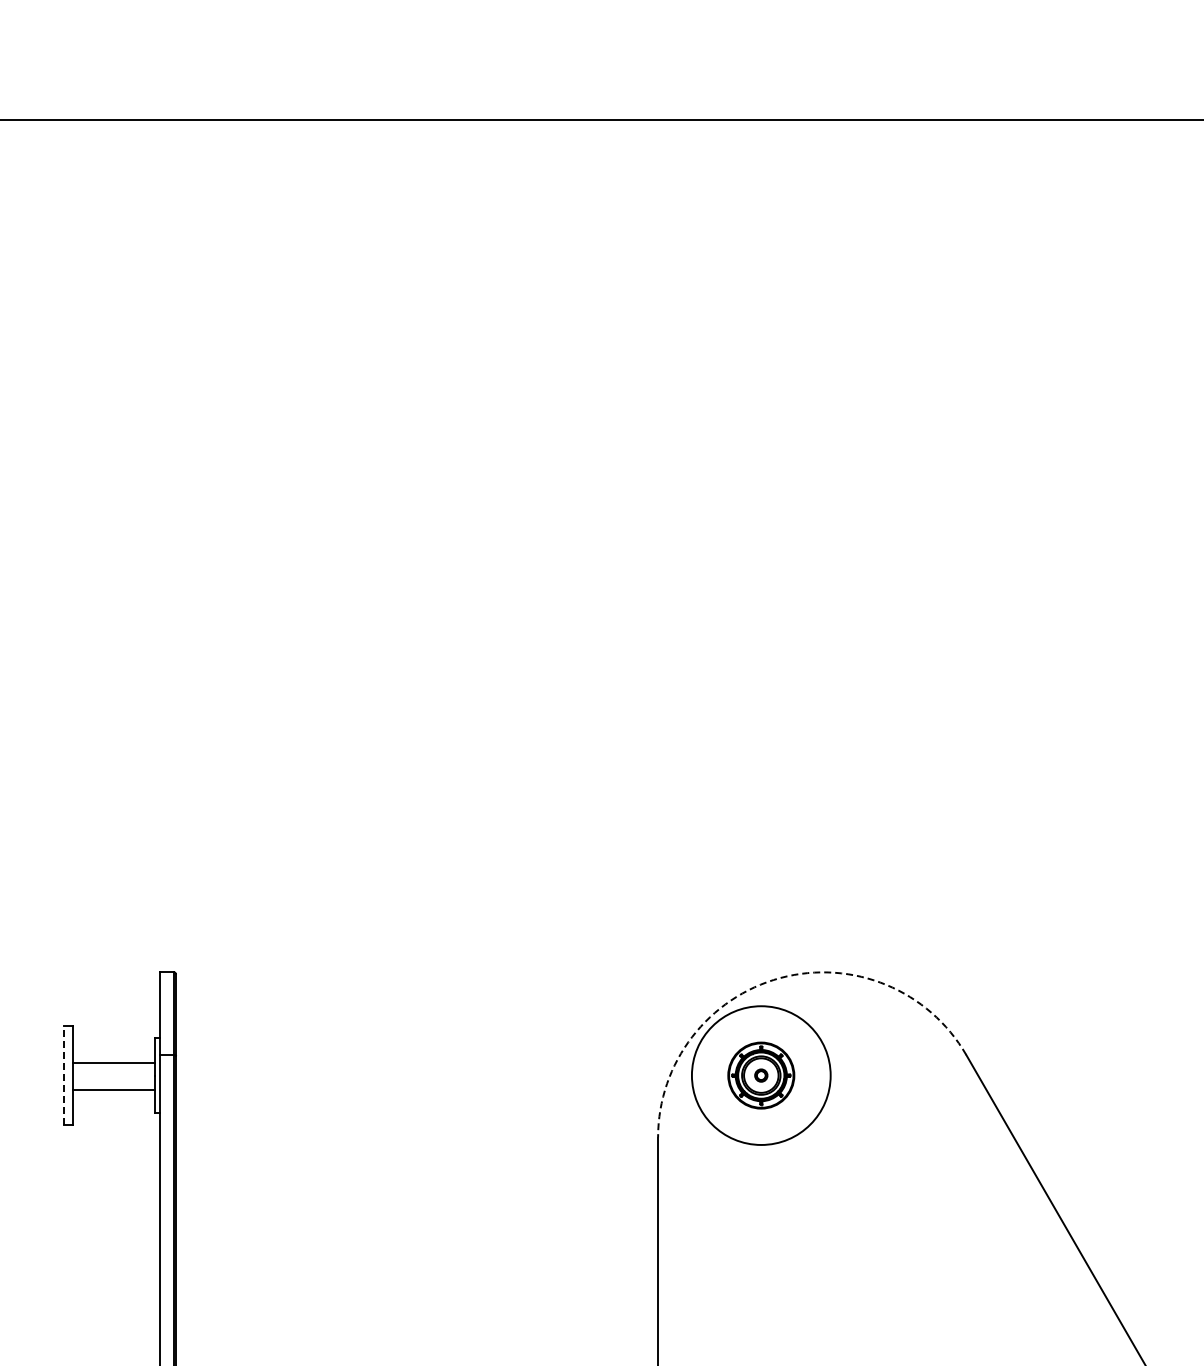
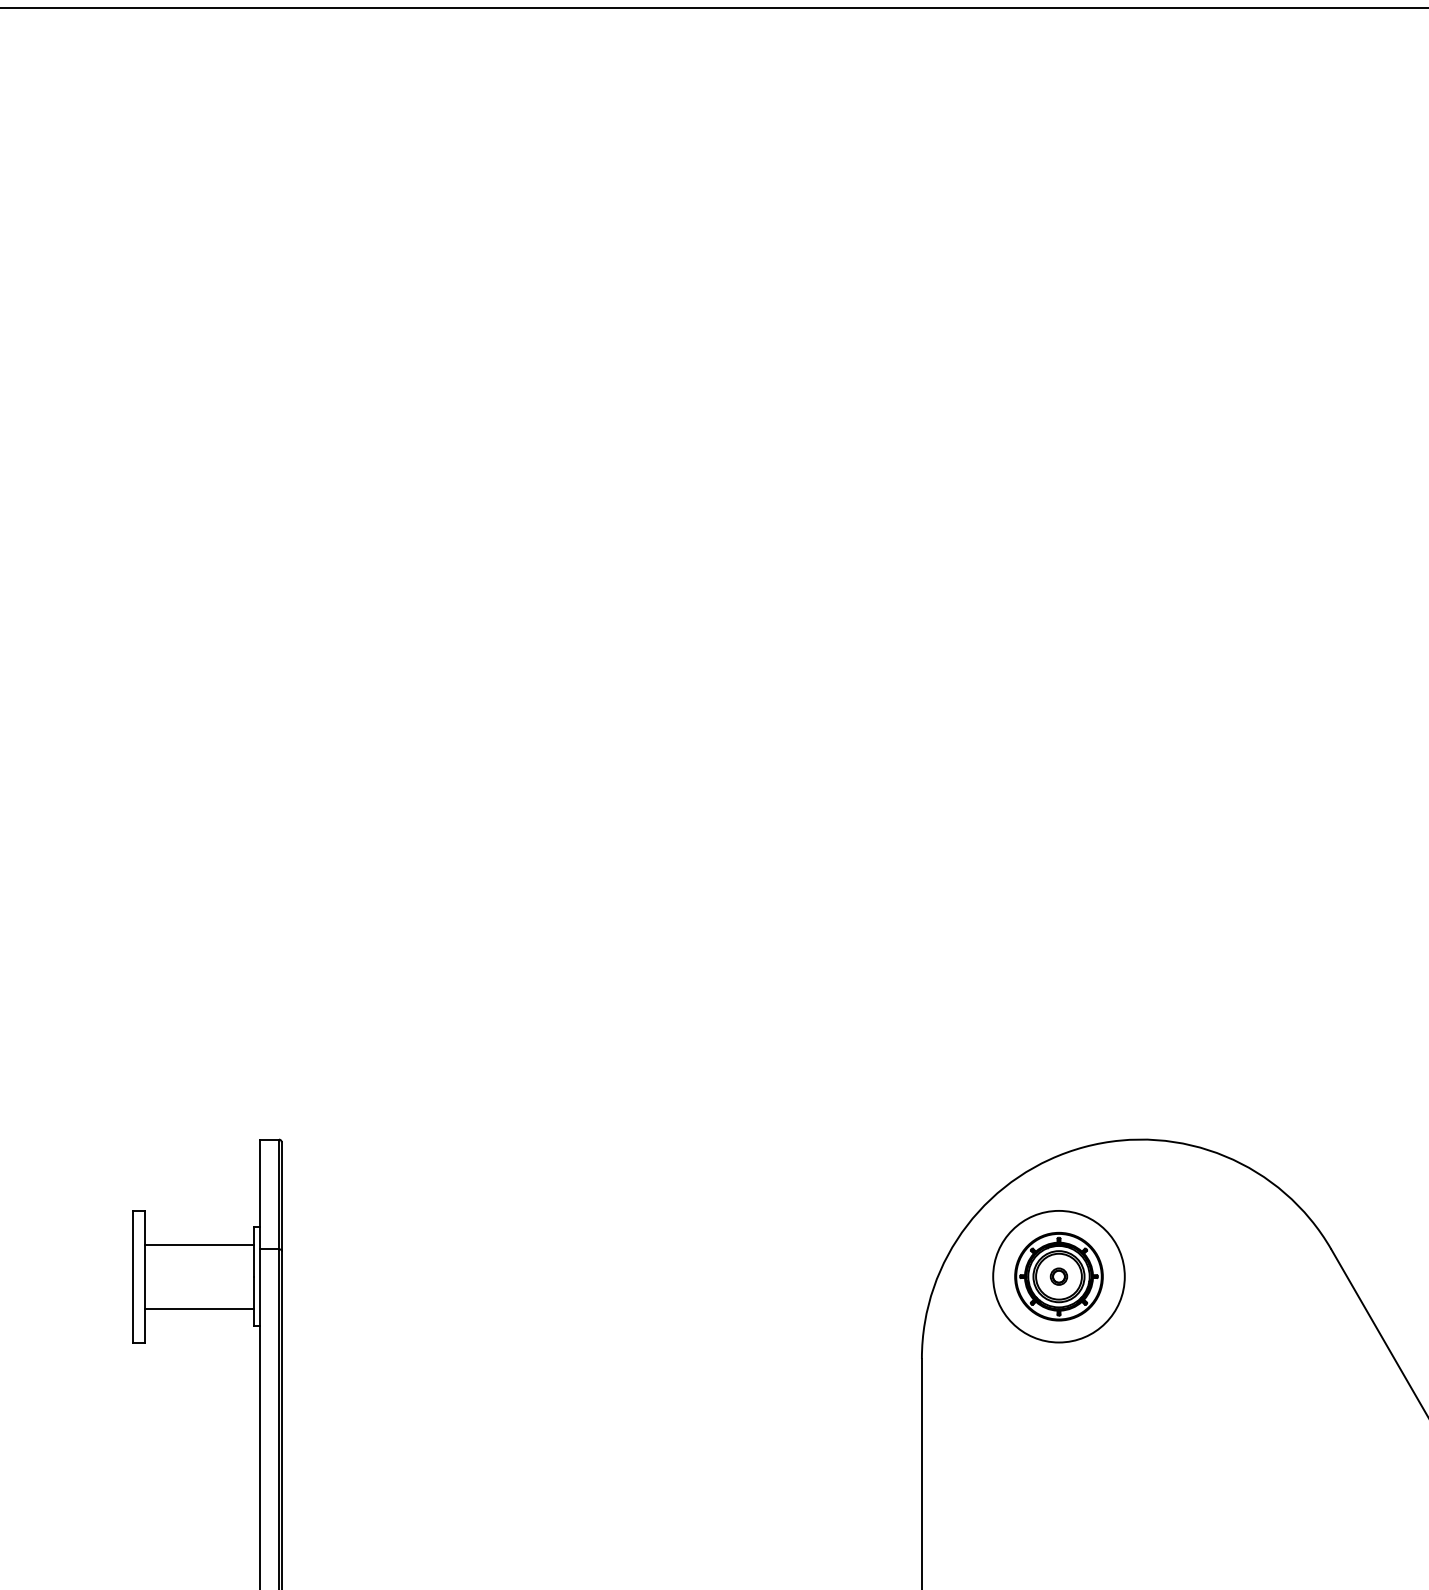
arc: (780, 978) -> (1084, 1147), dashed -> solid
line: (113, 1062) -> (198, 1308), moved
line: (63, 1075) -> (132, 1276), dashed -> solid
circle: (760, 1075) -> (1057, 1276), size x0.71
line: (113, 1089) -> (198, 1244), moved

